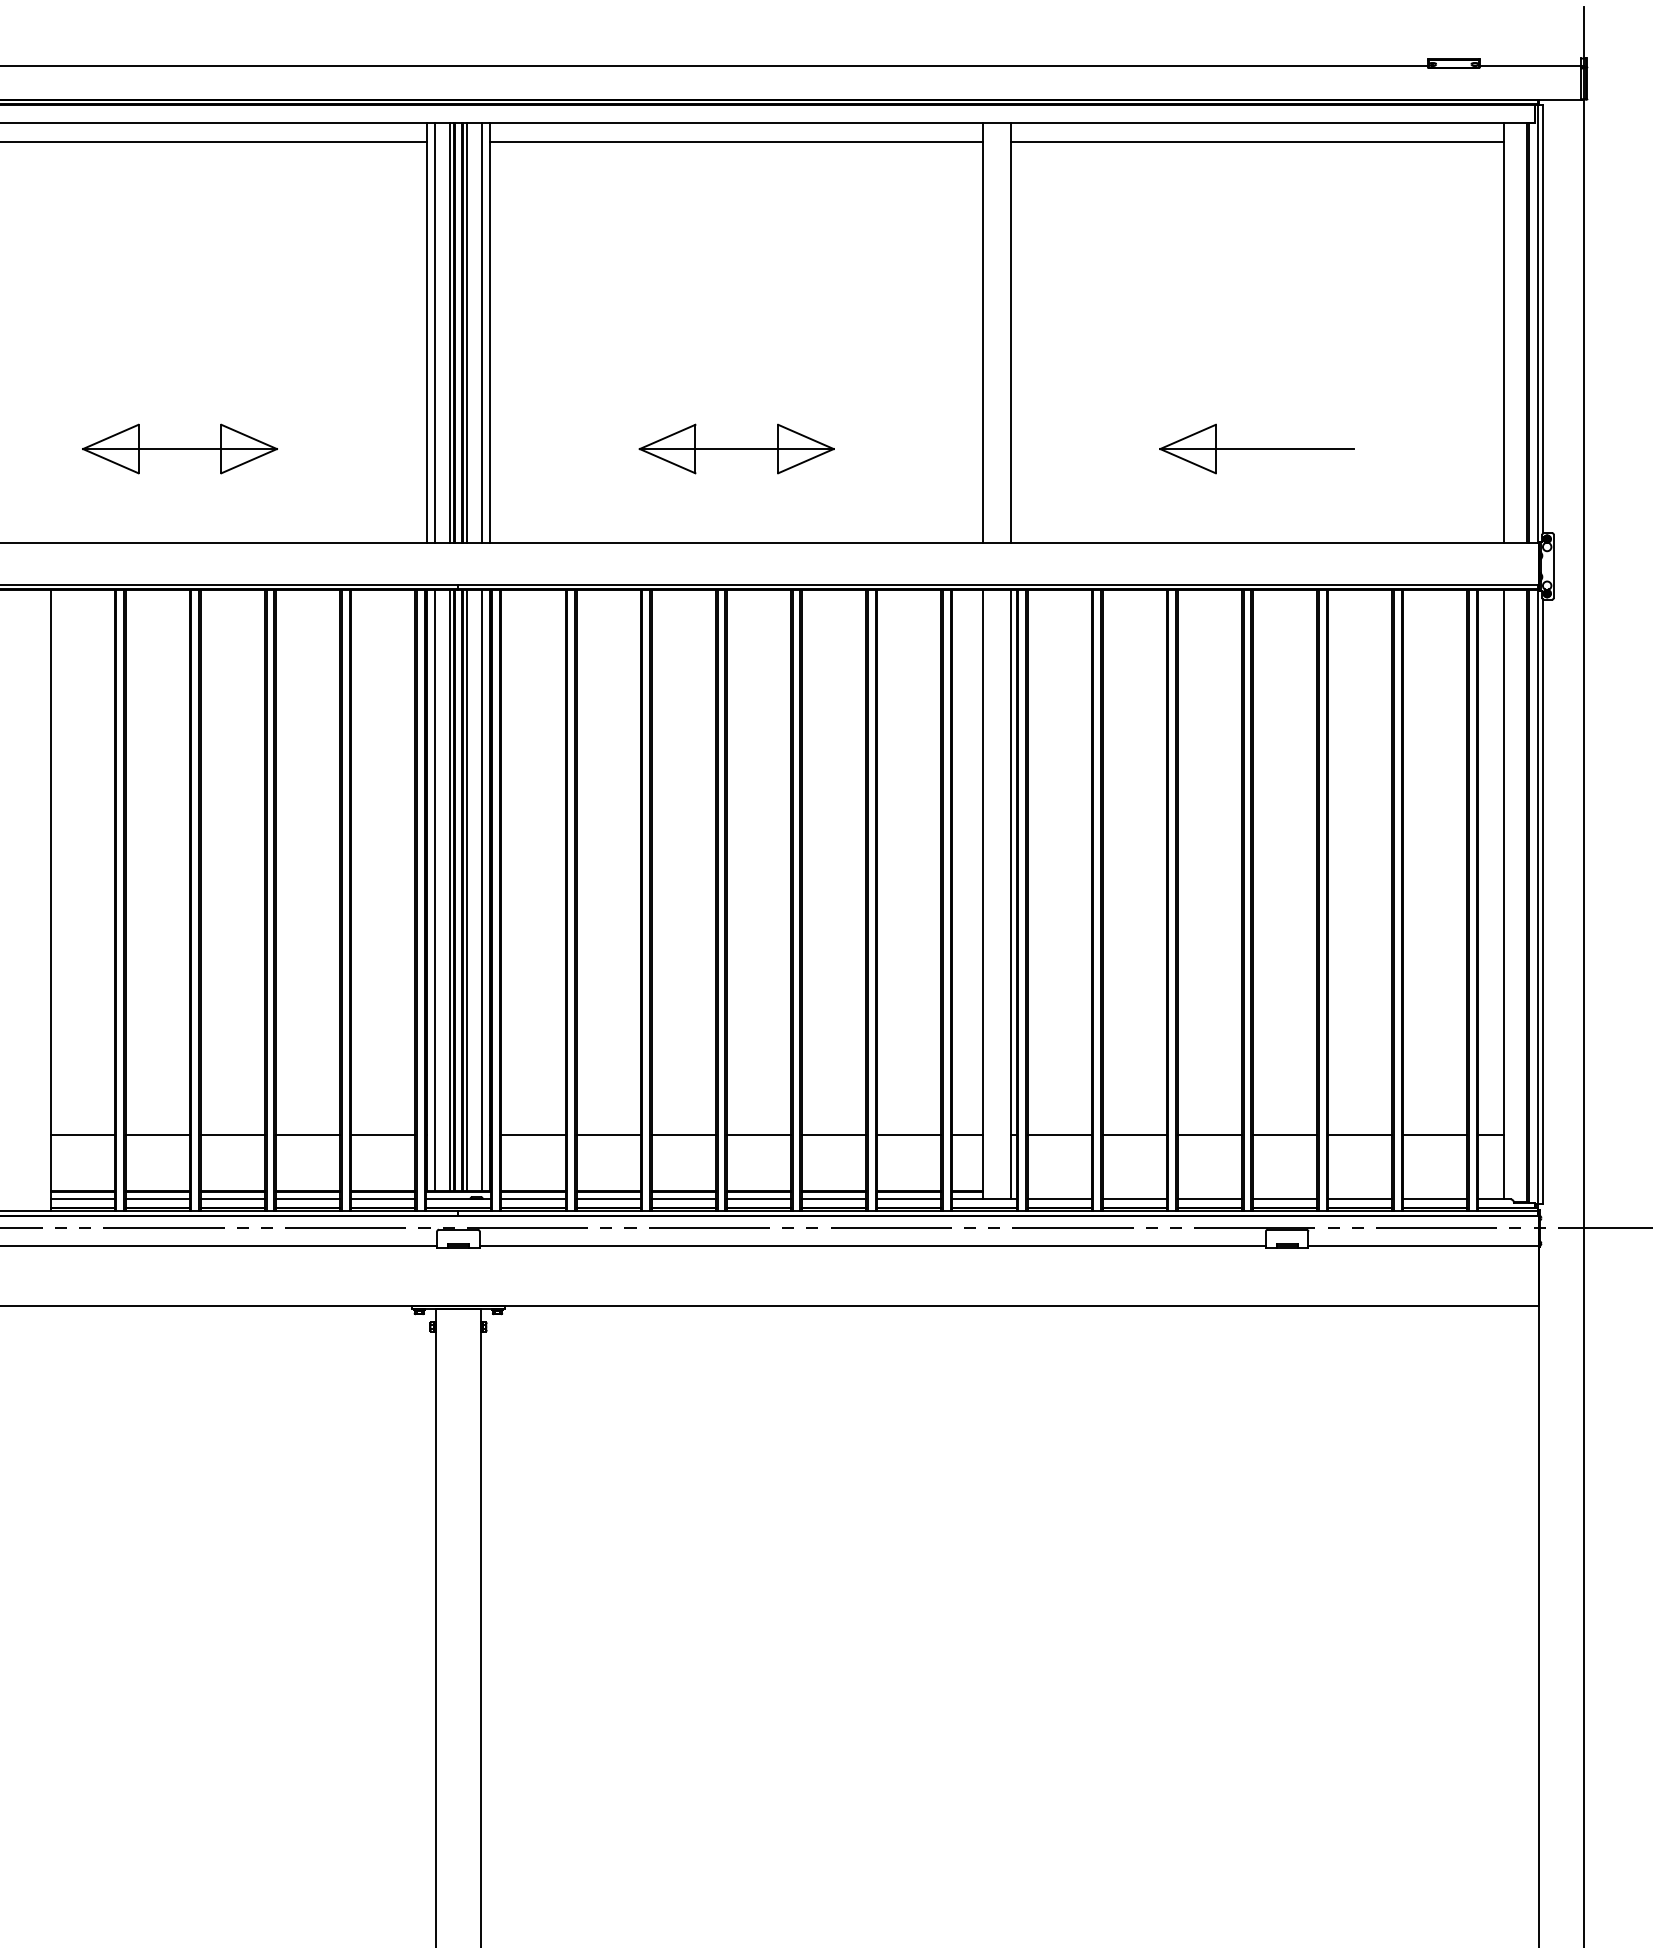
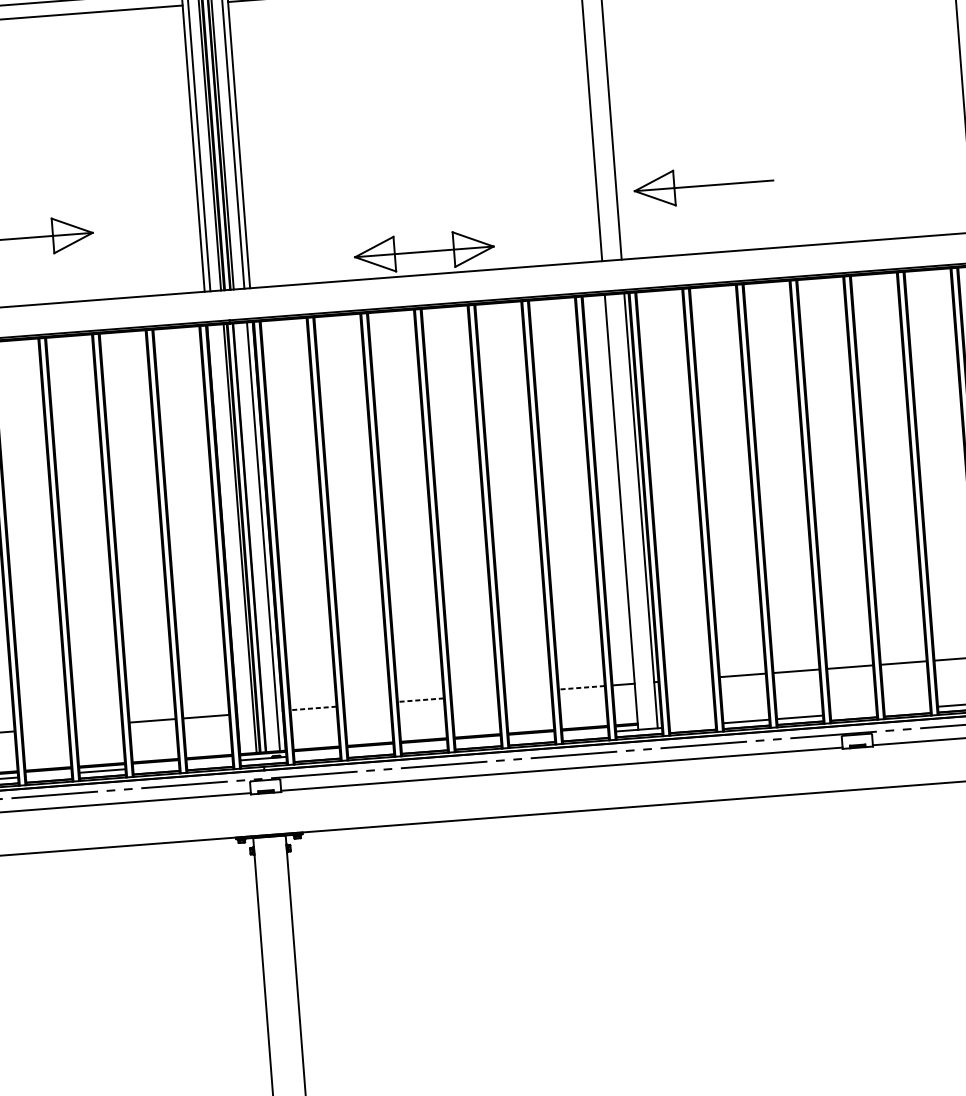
part: (736, 448) -> (424, 251), moved
part: (1256, 448) -> (703, 185), moved
line: (434, 890) -> (229, 539), removed
line: (467, 890) -> (252, 537), removed
line: (157, 1134) -> (45, 728), removed
line: (232, 1134) -> (98, 724), removed
line: (533, 1134) -> (313, 708), solid -> dashed
line: (608, 1134) -> (367, 704), removed
line: (683, 1134) -> (420, 699), solid -> dashed
line: (758, 1134) -> (474, 695), removed
line: (834, 1134) -> (528, 691), removed
line: (908, 1134) -> (581, 687), solid -> dashed
line: (1059, 1134) -> (689, 679), removed
line: (157, 1199) -> (48, 775), removed
line: (308, 1199) -> (156, 766), removed
line: (383, 1199) -> (209, 762), removed
line: (533, 1199) -> (317, 754), removed
line: (608, 1199) -> (370, 750), removed
line: (683, 1199) -> (424, 746), removed
line: (758, 1199) -> (477, 742), removed
line: (834, 1199) -> (531, 738), removed
line: (909, 1199) -> (585, 733), removed
line: (1059, 1199) -> (692, 725), removed
line: (1284, 1199) -> (853, 713), removed
line: (1360, 1199) -> (907, 709), removed

